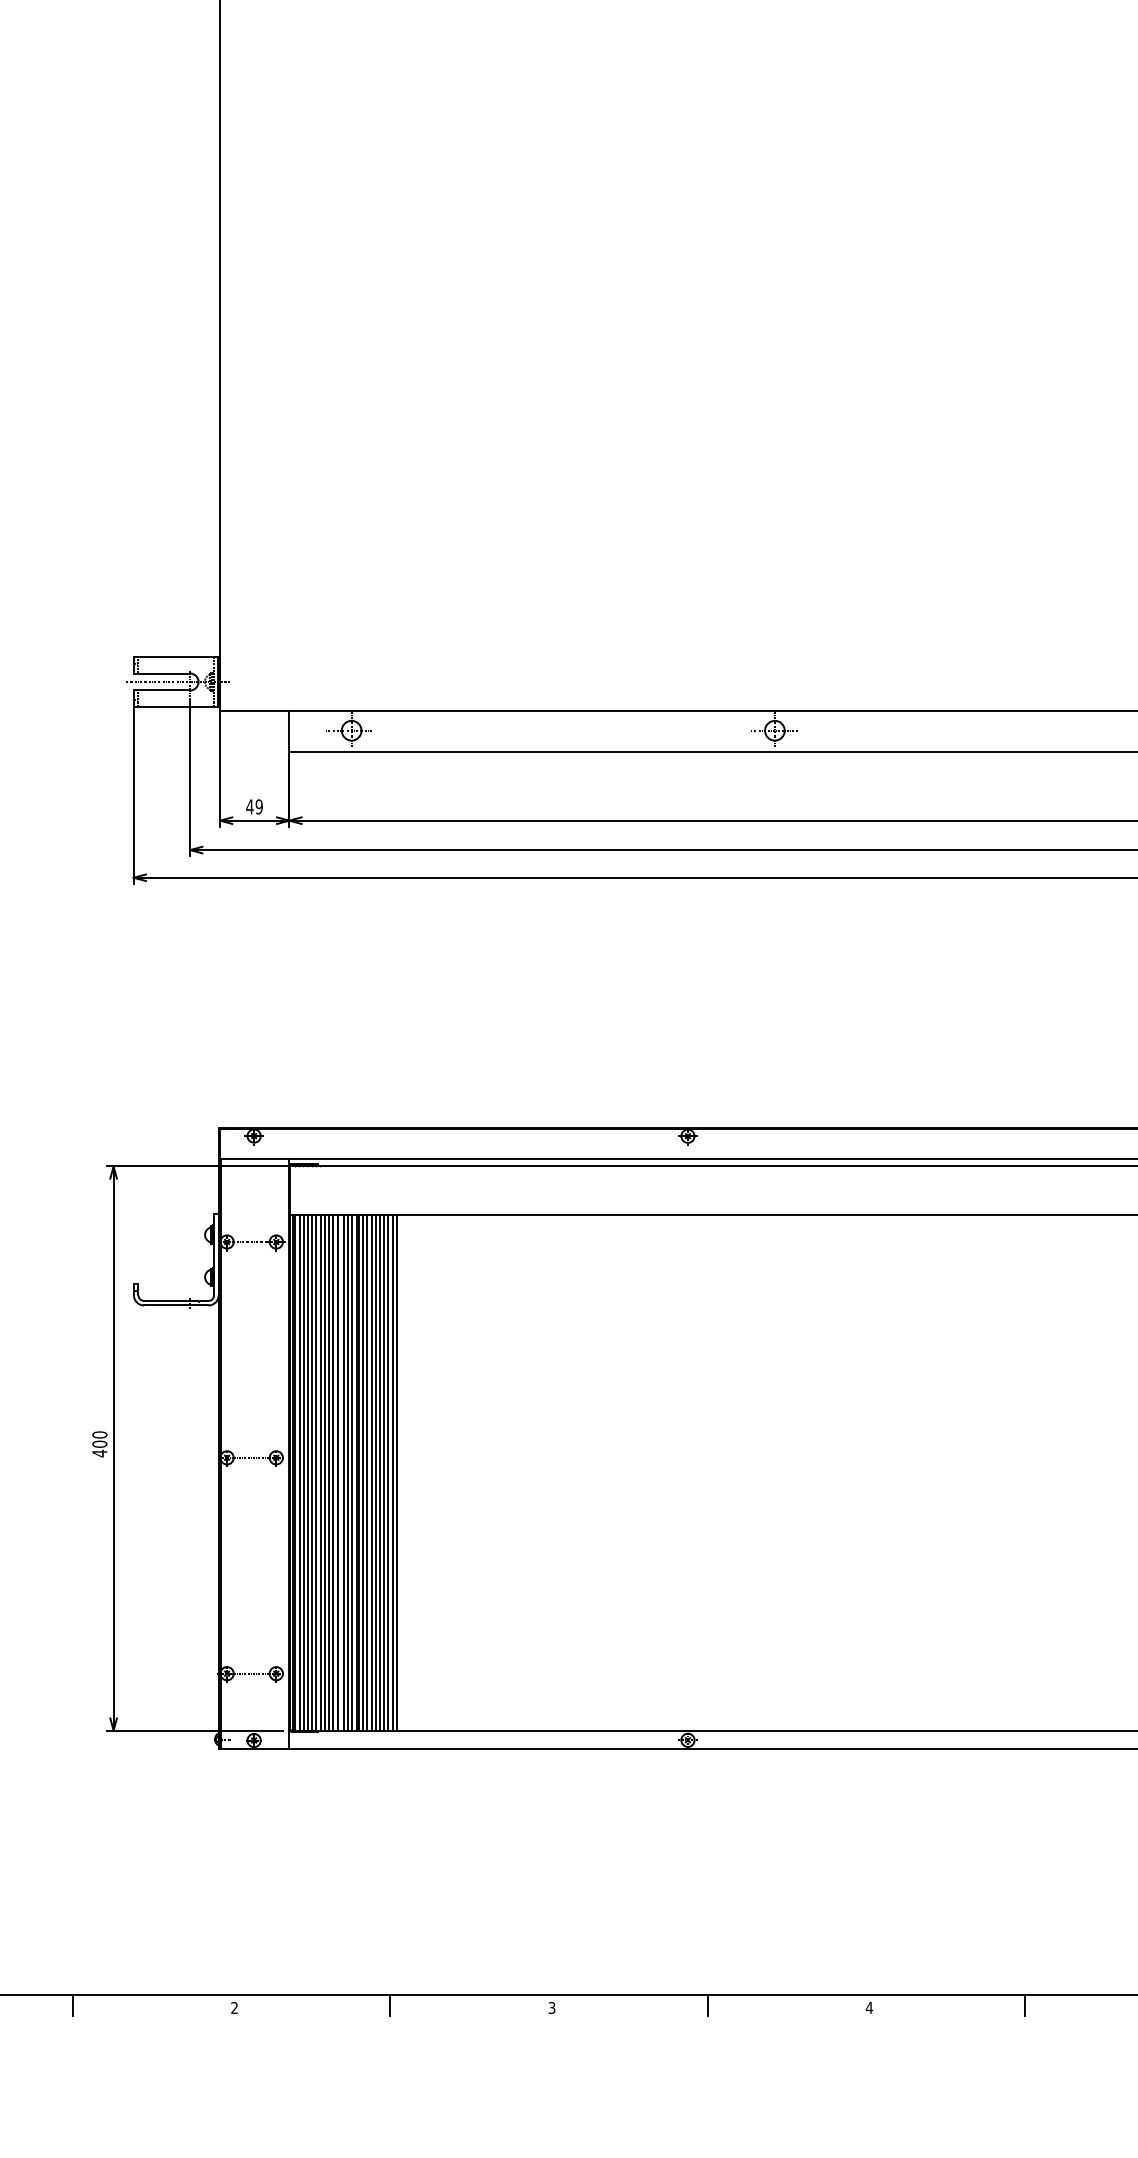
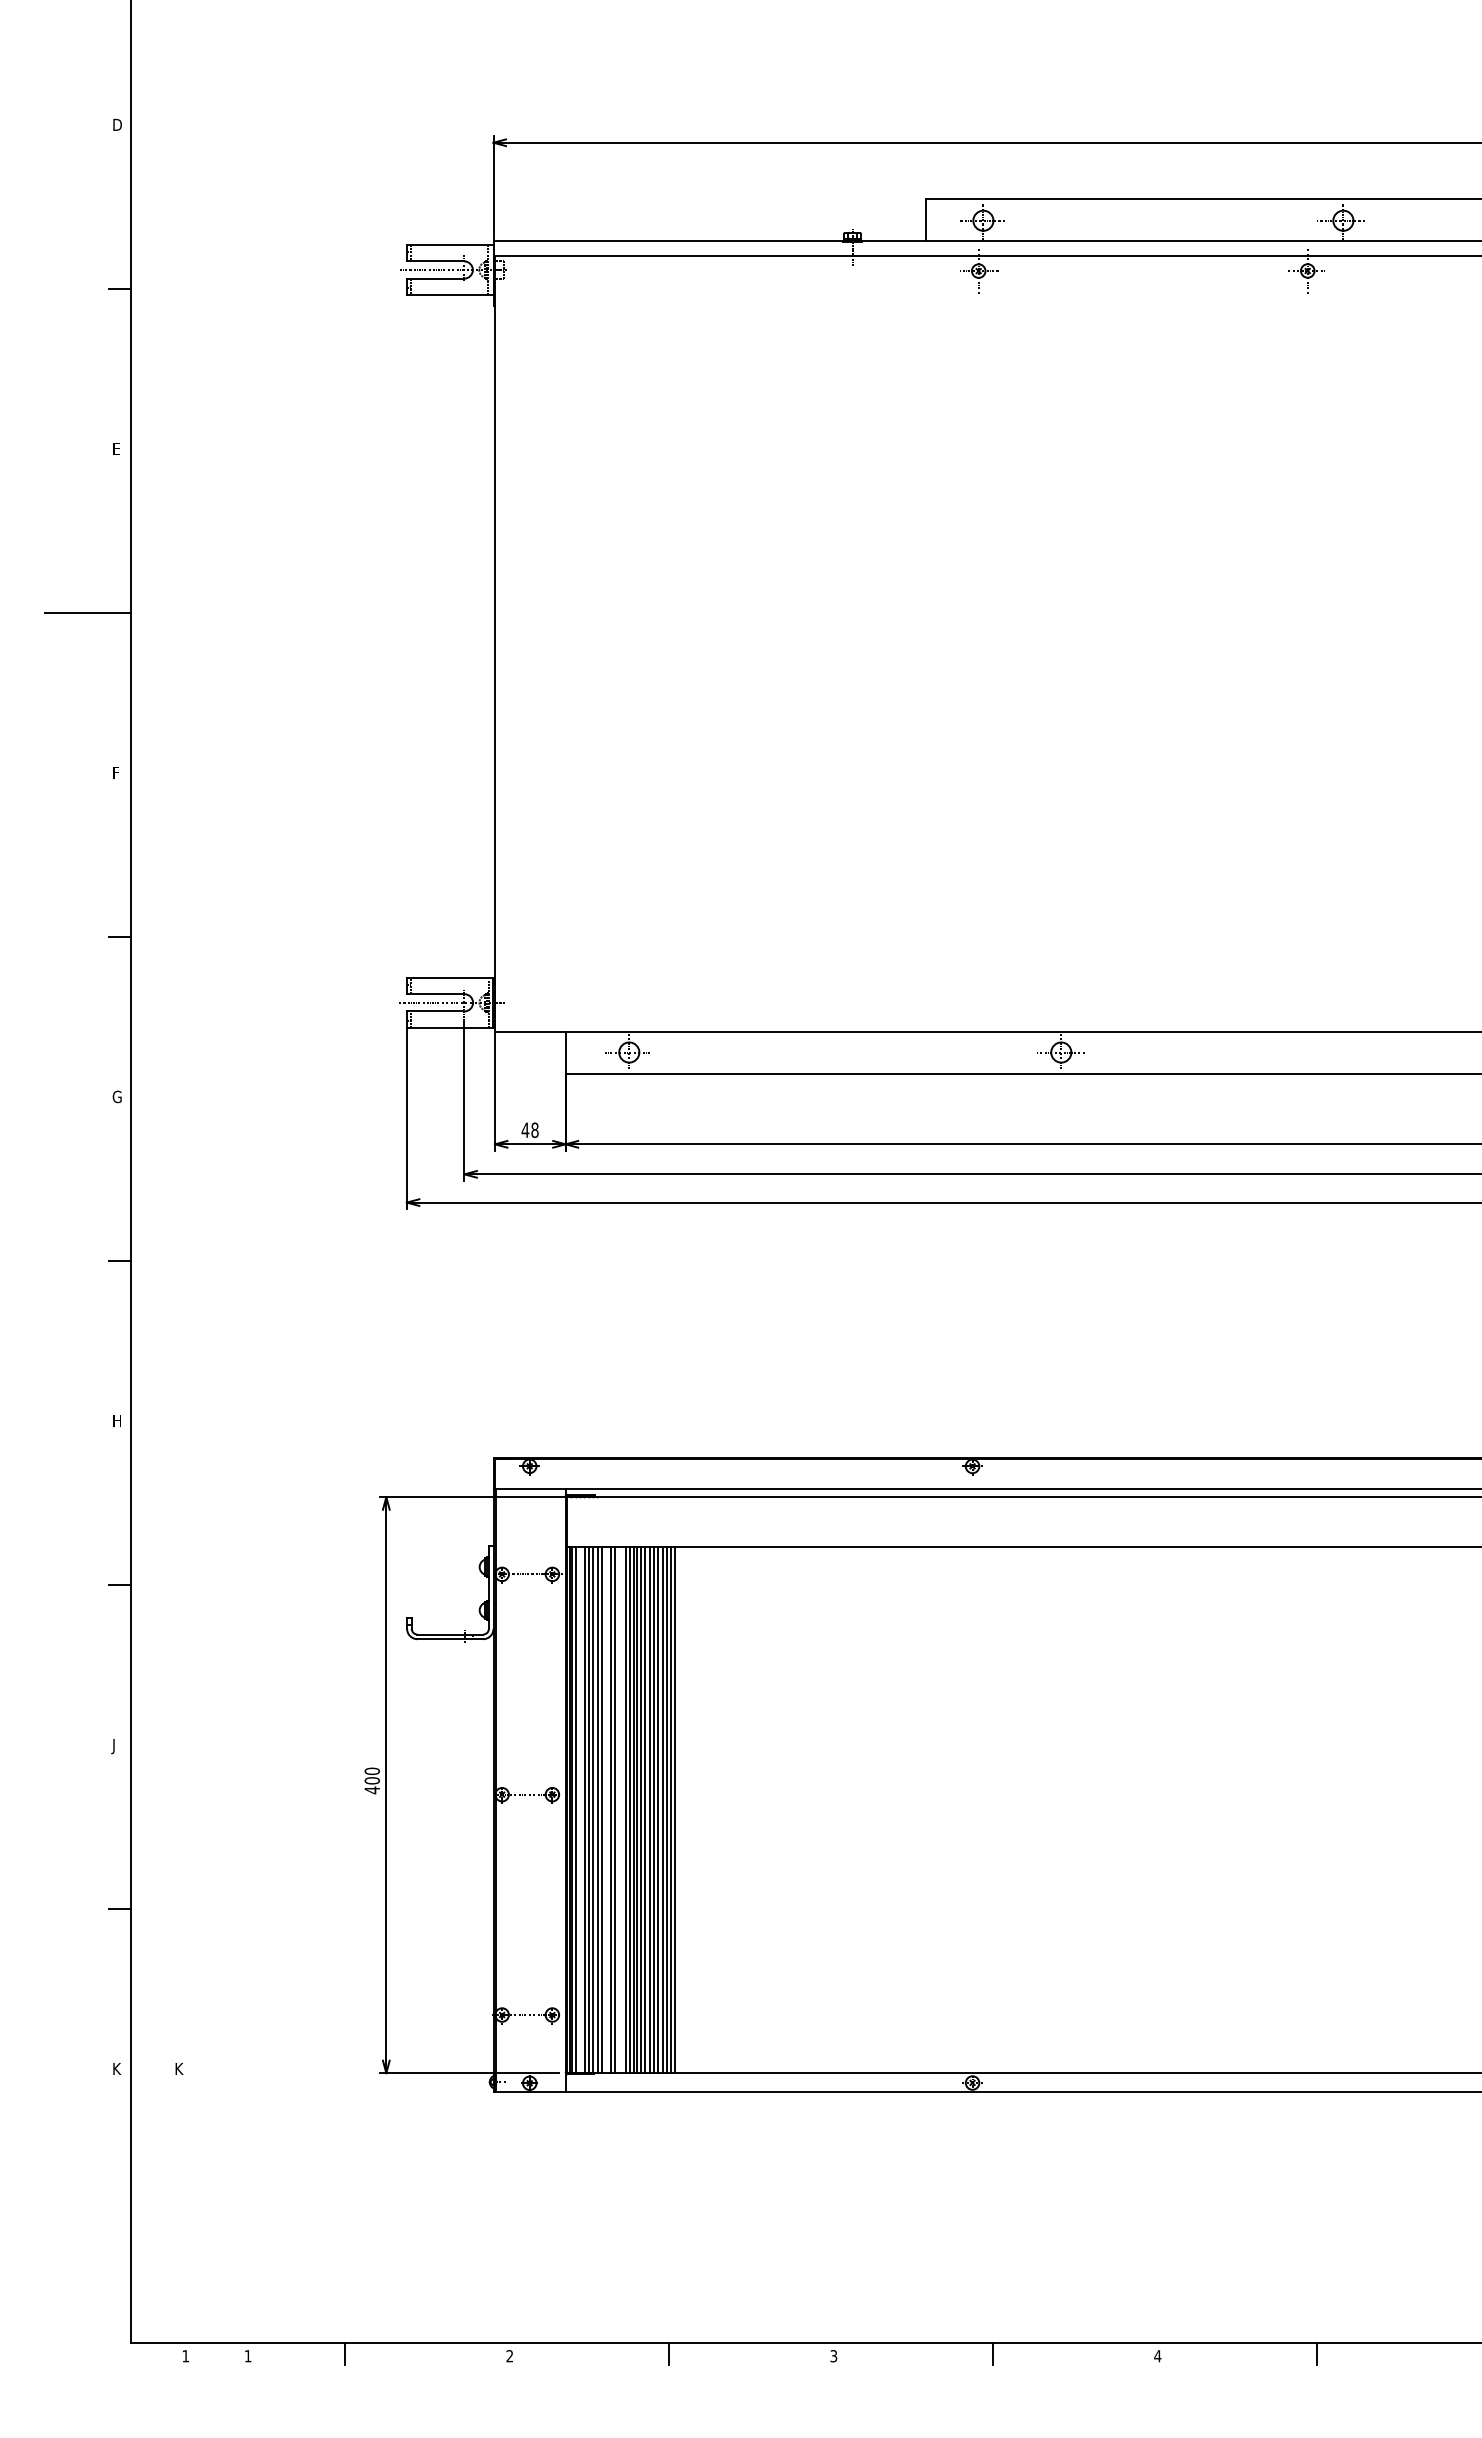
text: (258, 806) -> (534, 1129), 49 -> 48
line: (303, 1472) -> (580, 1809), removed
line: (329, 1472) -> (606, 1809), removed
line: (344, 1472) -> (621, 1809), removed

